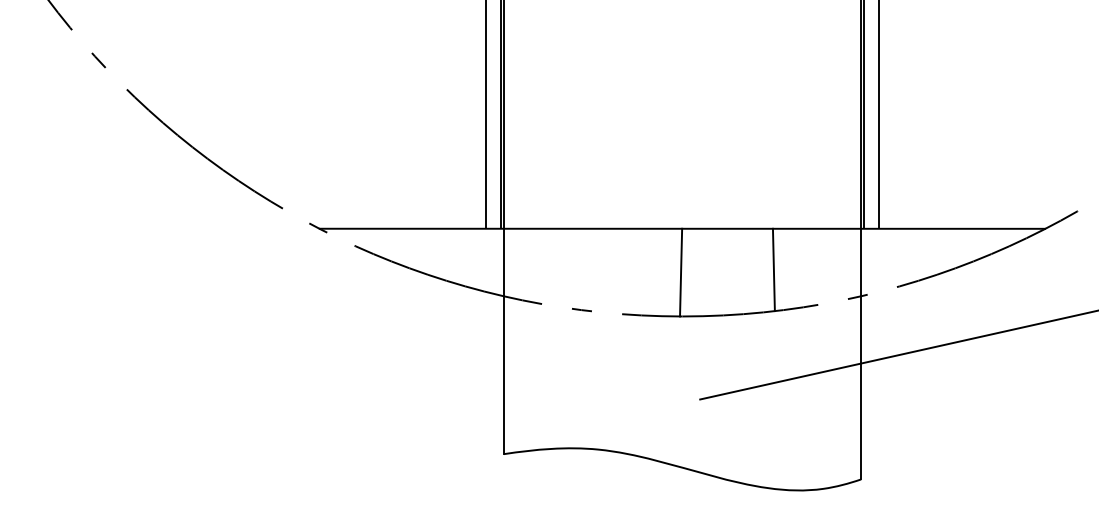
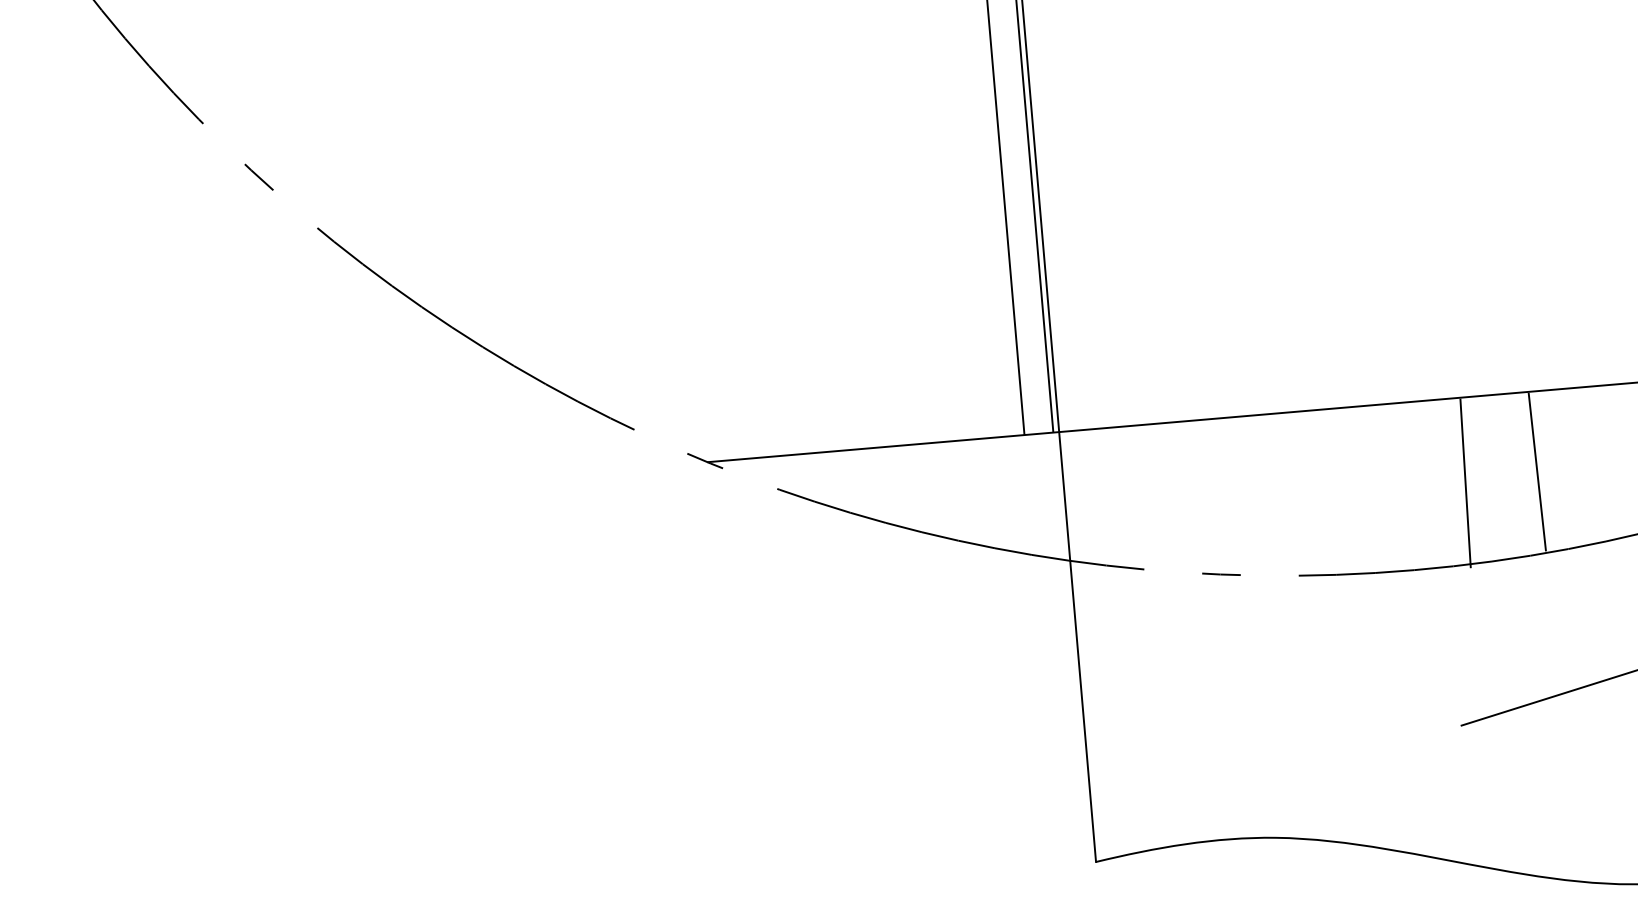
line: (773, 269) -> (1536, 471), moved
line: (681, 272) -> (1466, 483), moved

